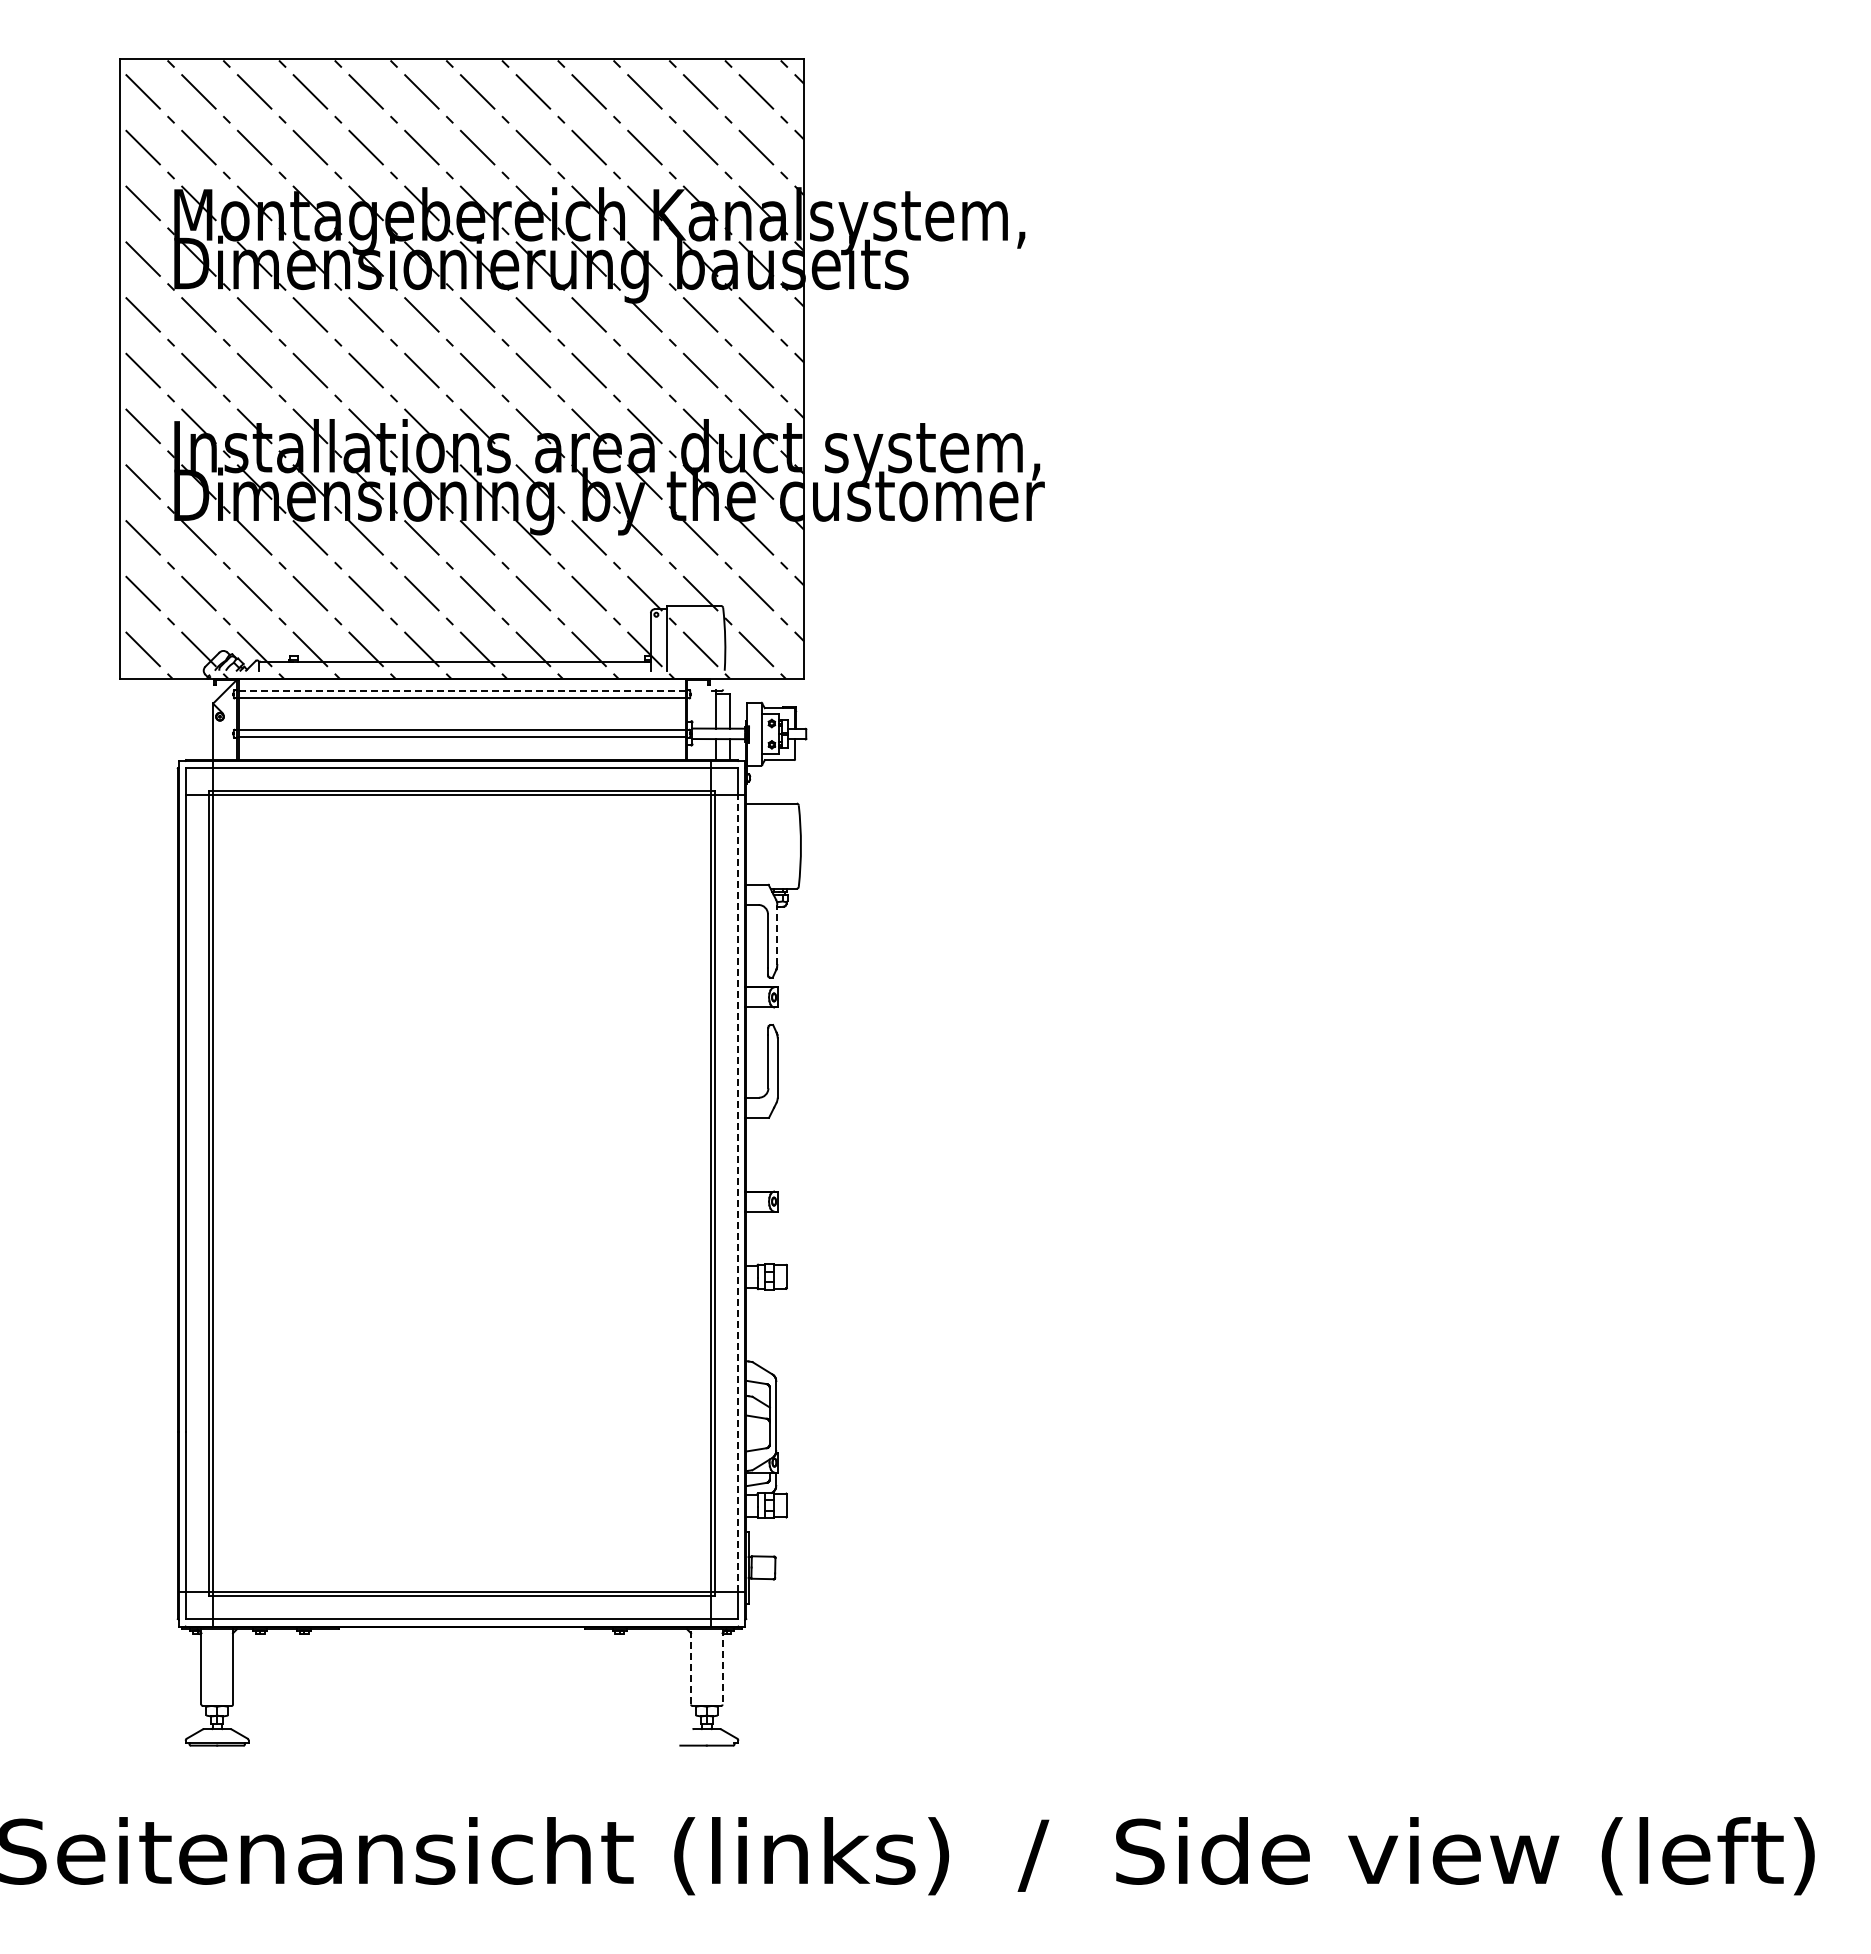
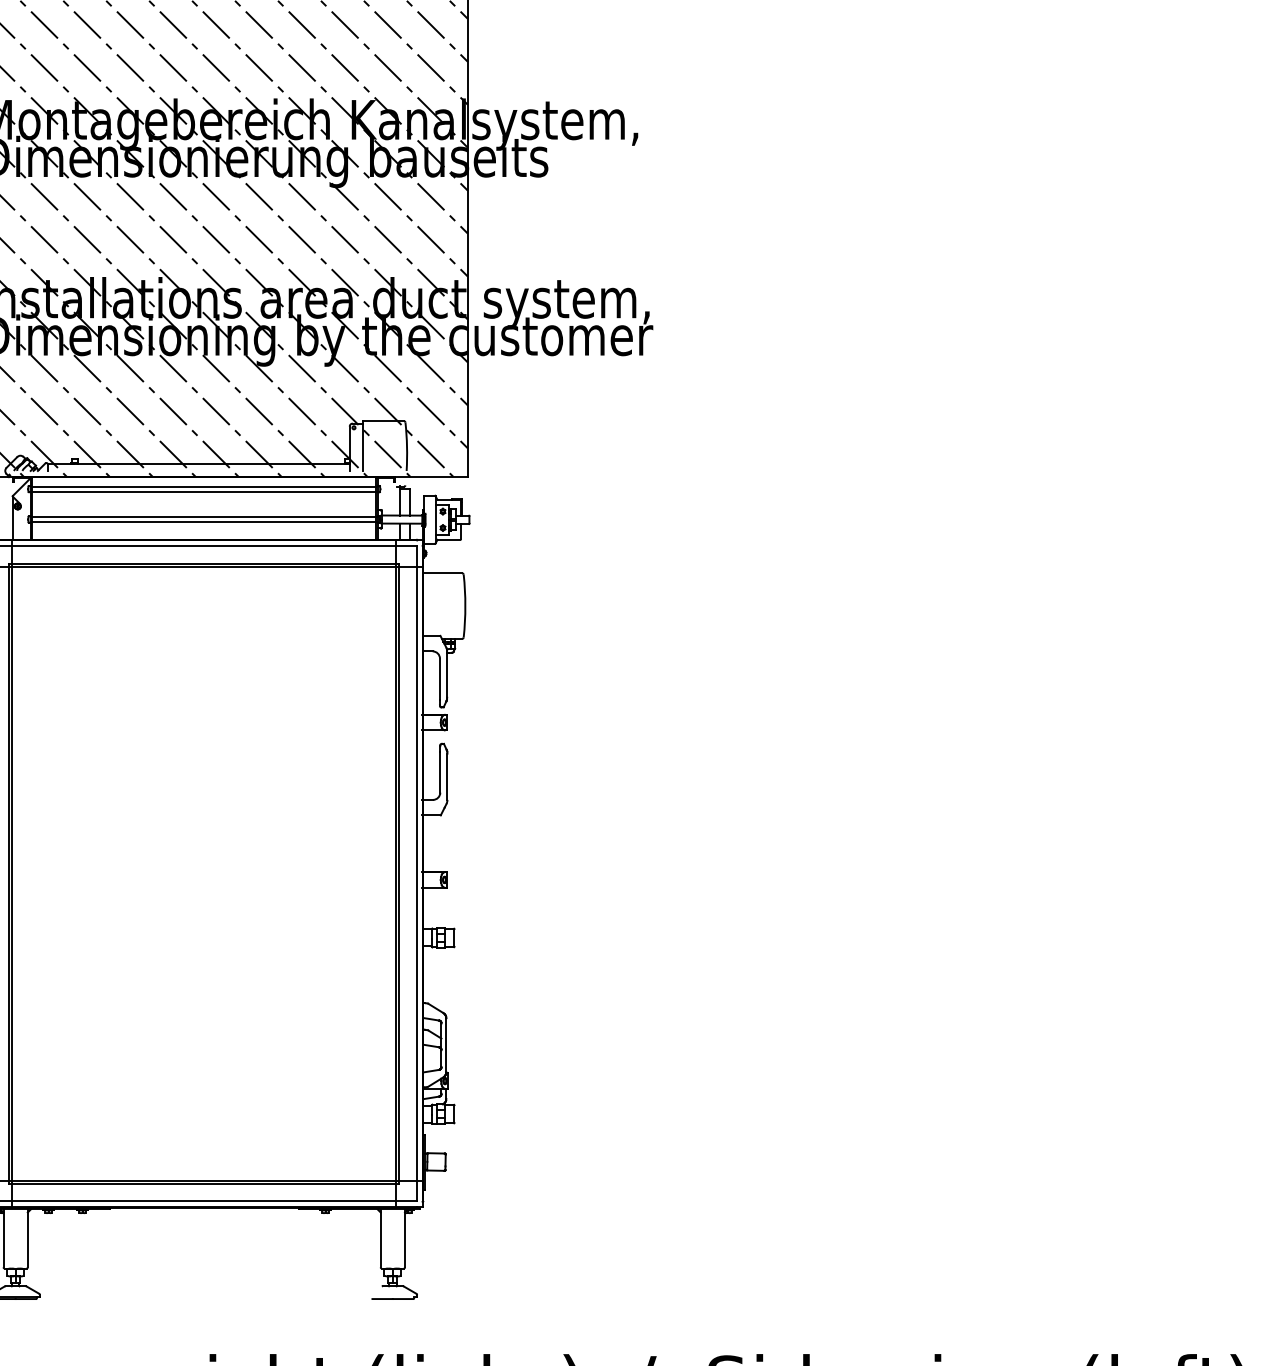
line: (462, 691) -> (204, 486), dashed -> solid
line: (777, 934) -> (447, 674), dashed -> solid
line: (737, 1193) -> (416, 873), dashed -> solid
line: (691, 1666) -> (381, 1238), dashed -> solid
line: (722, 1666) -> (404, 1238), dashed -> solid

